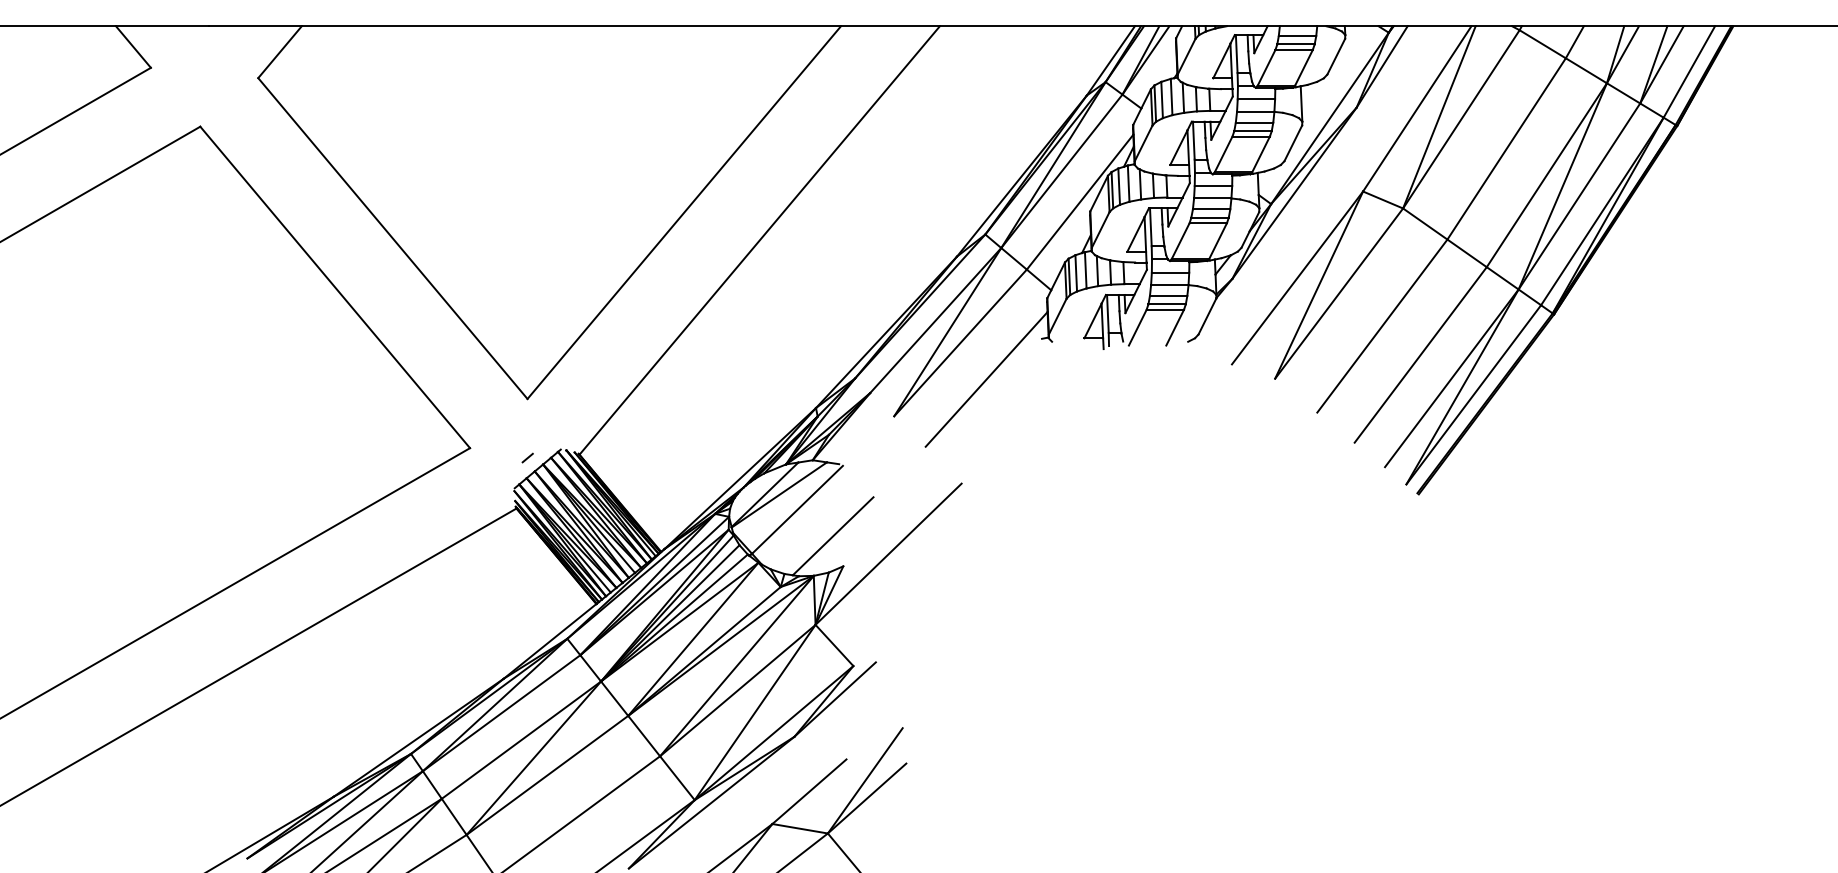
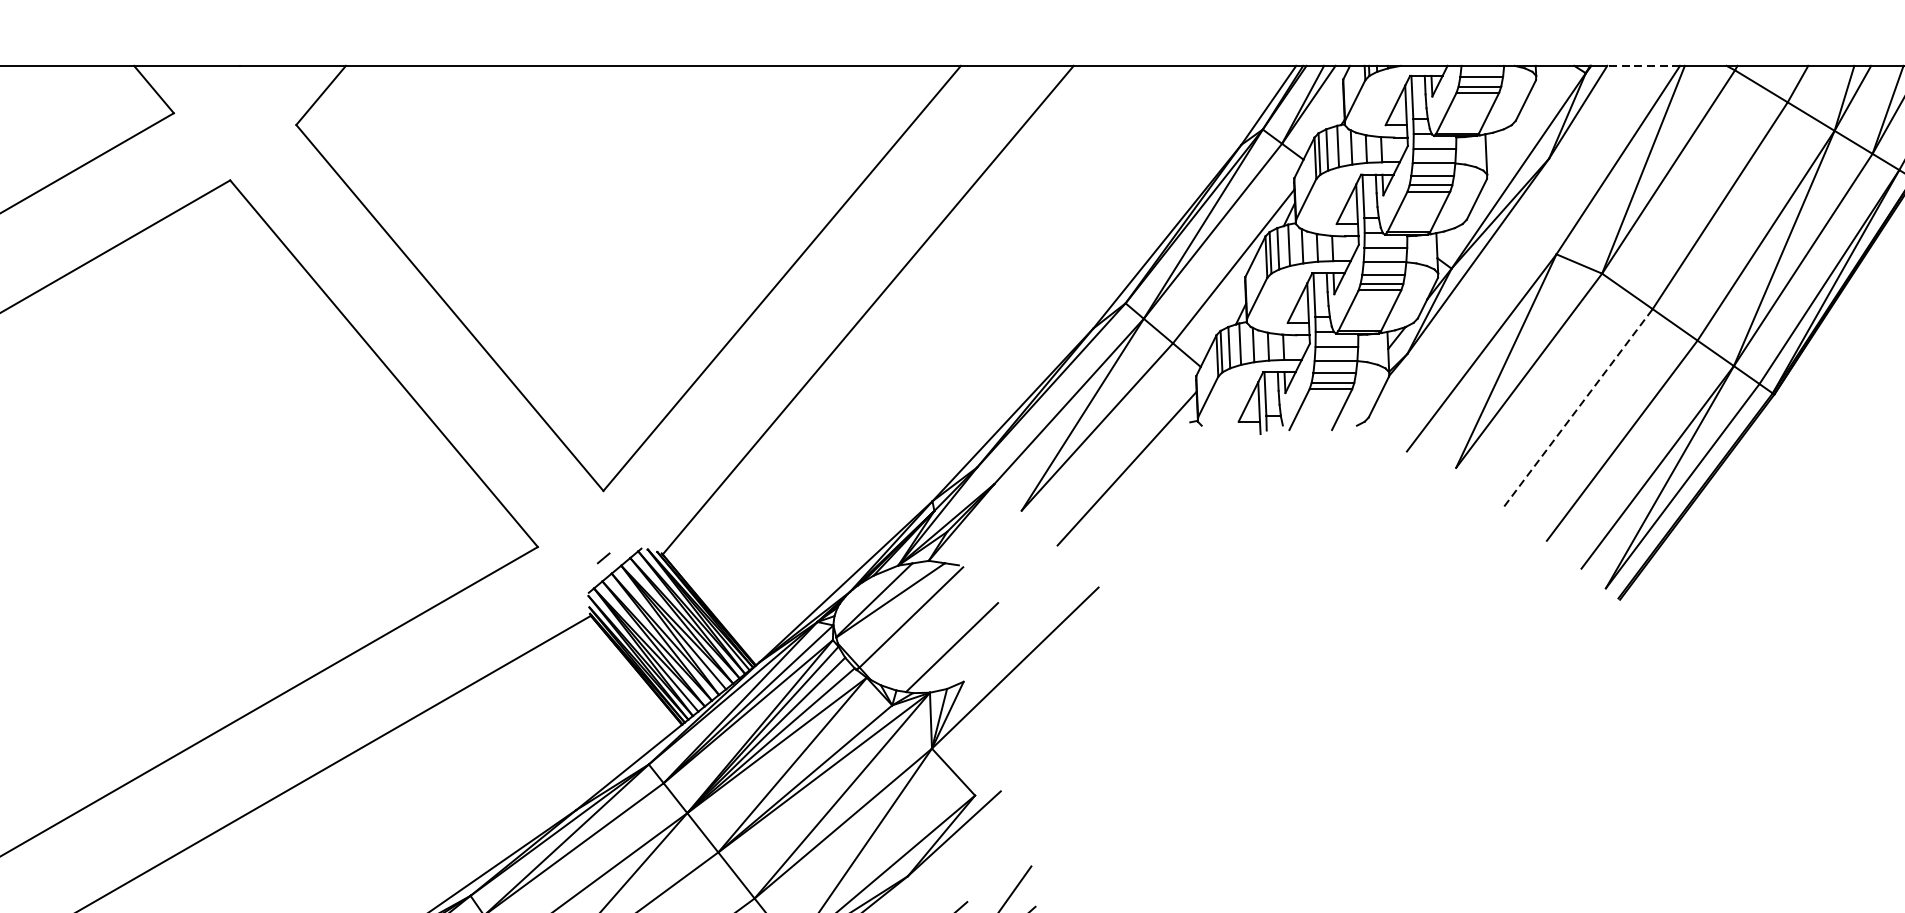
line: (1439, 26) -> (1643, 66), solid -> dashed
line: (1382, 325) -> (1578, 407), solid -> dashed

